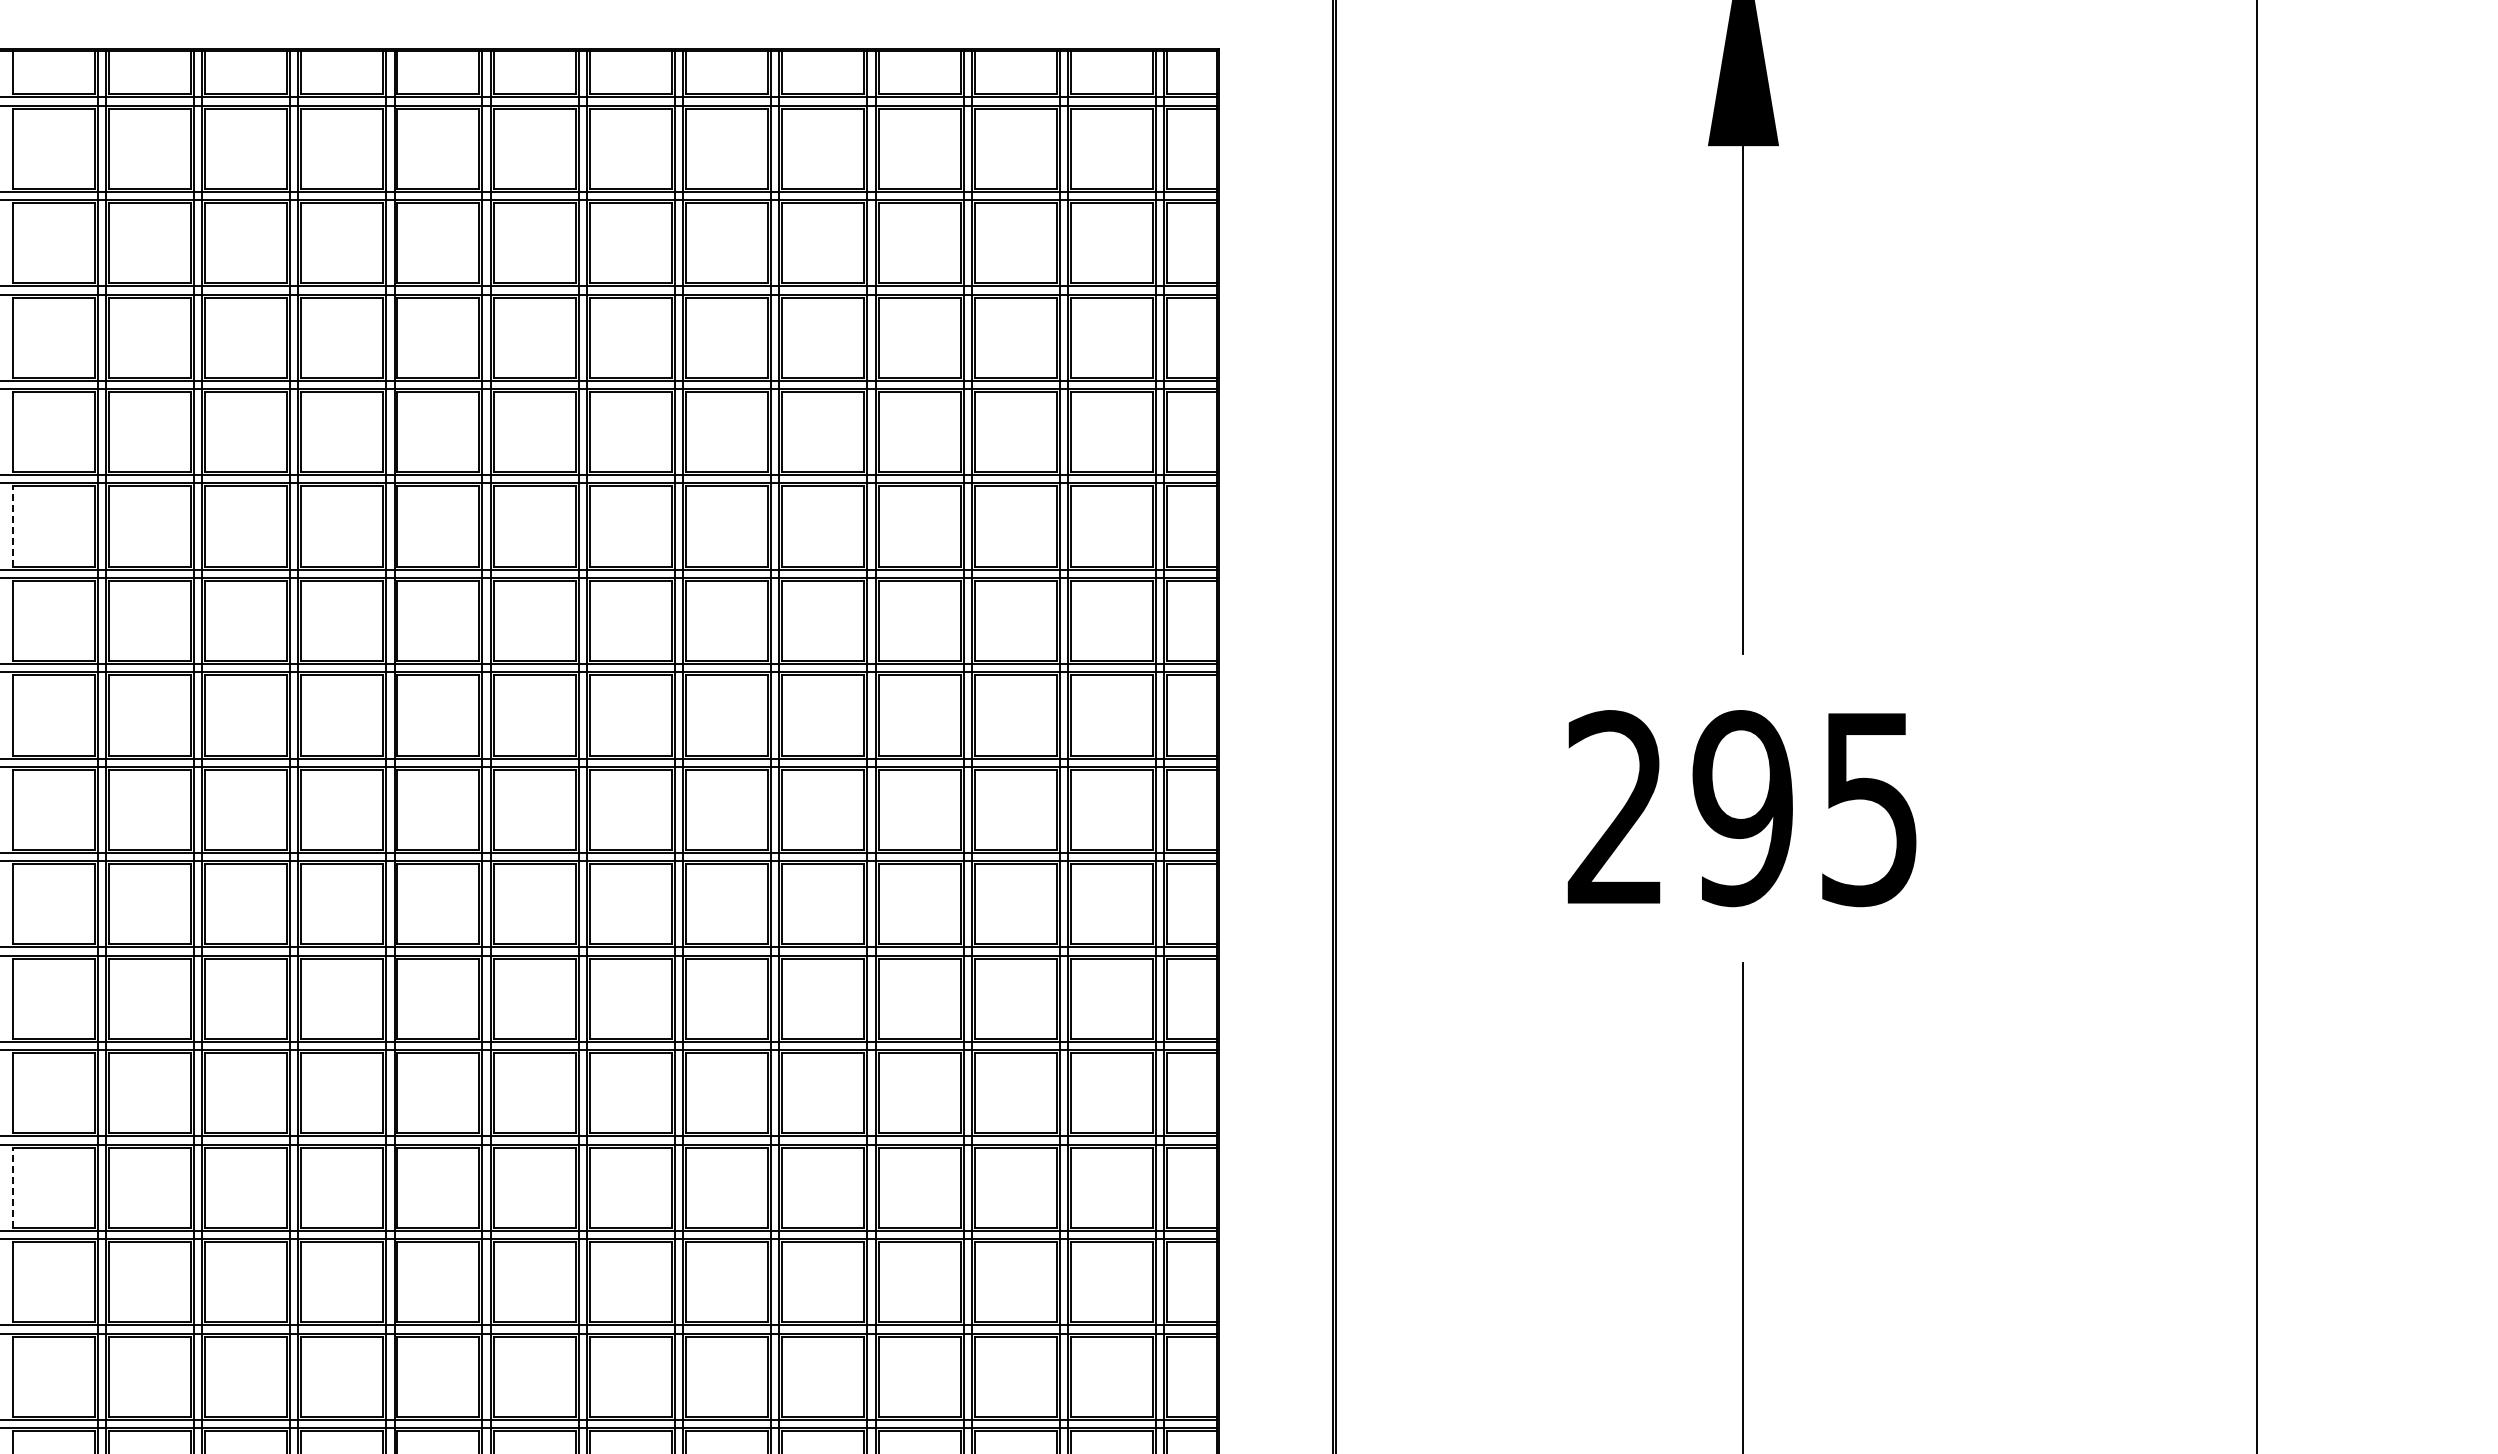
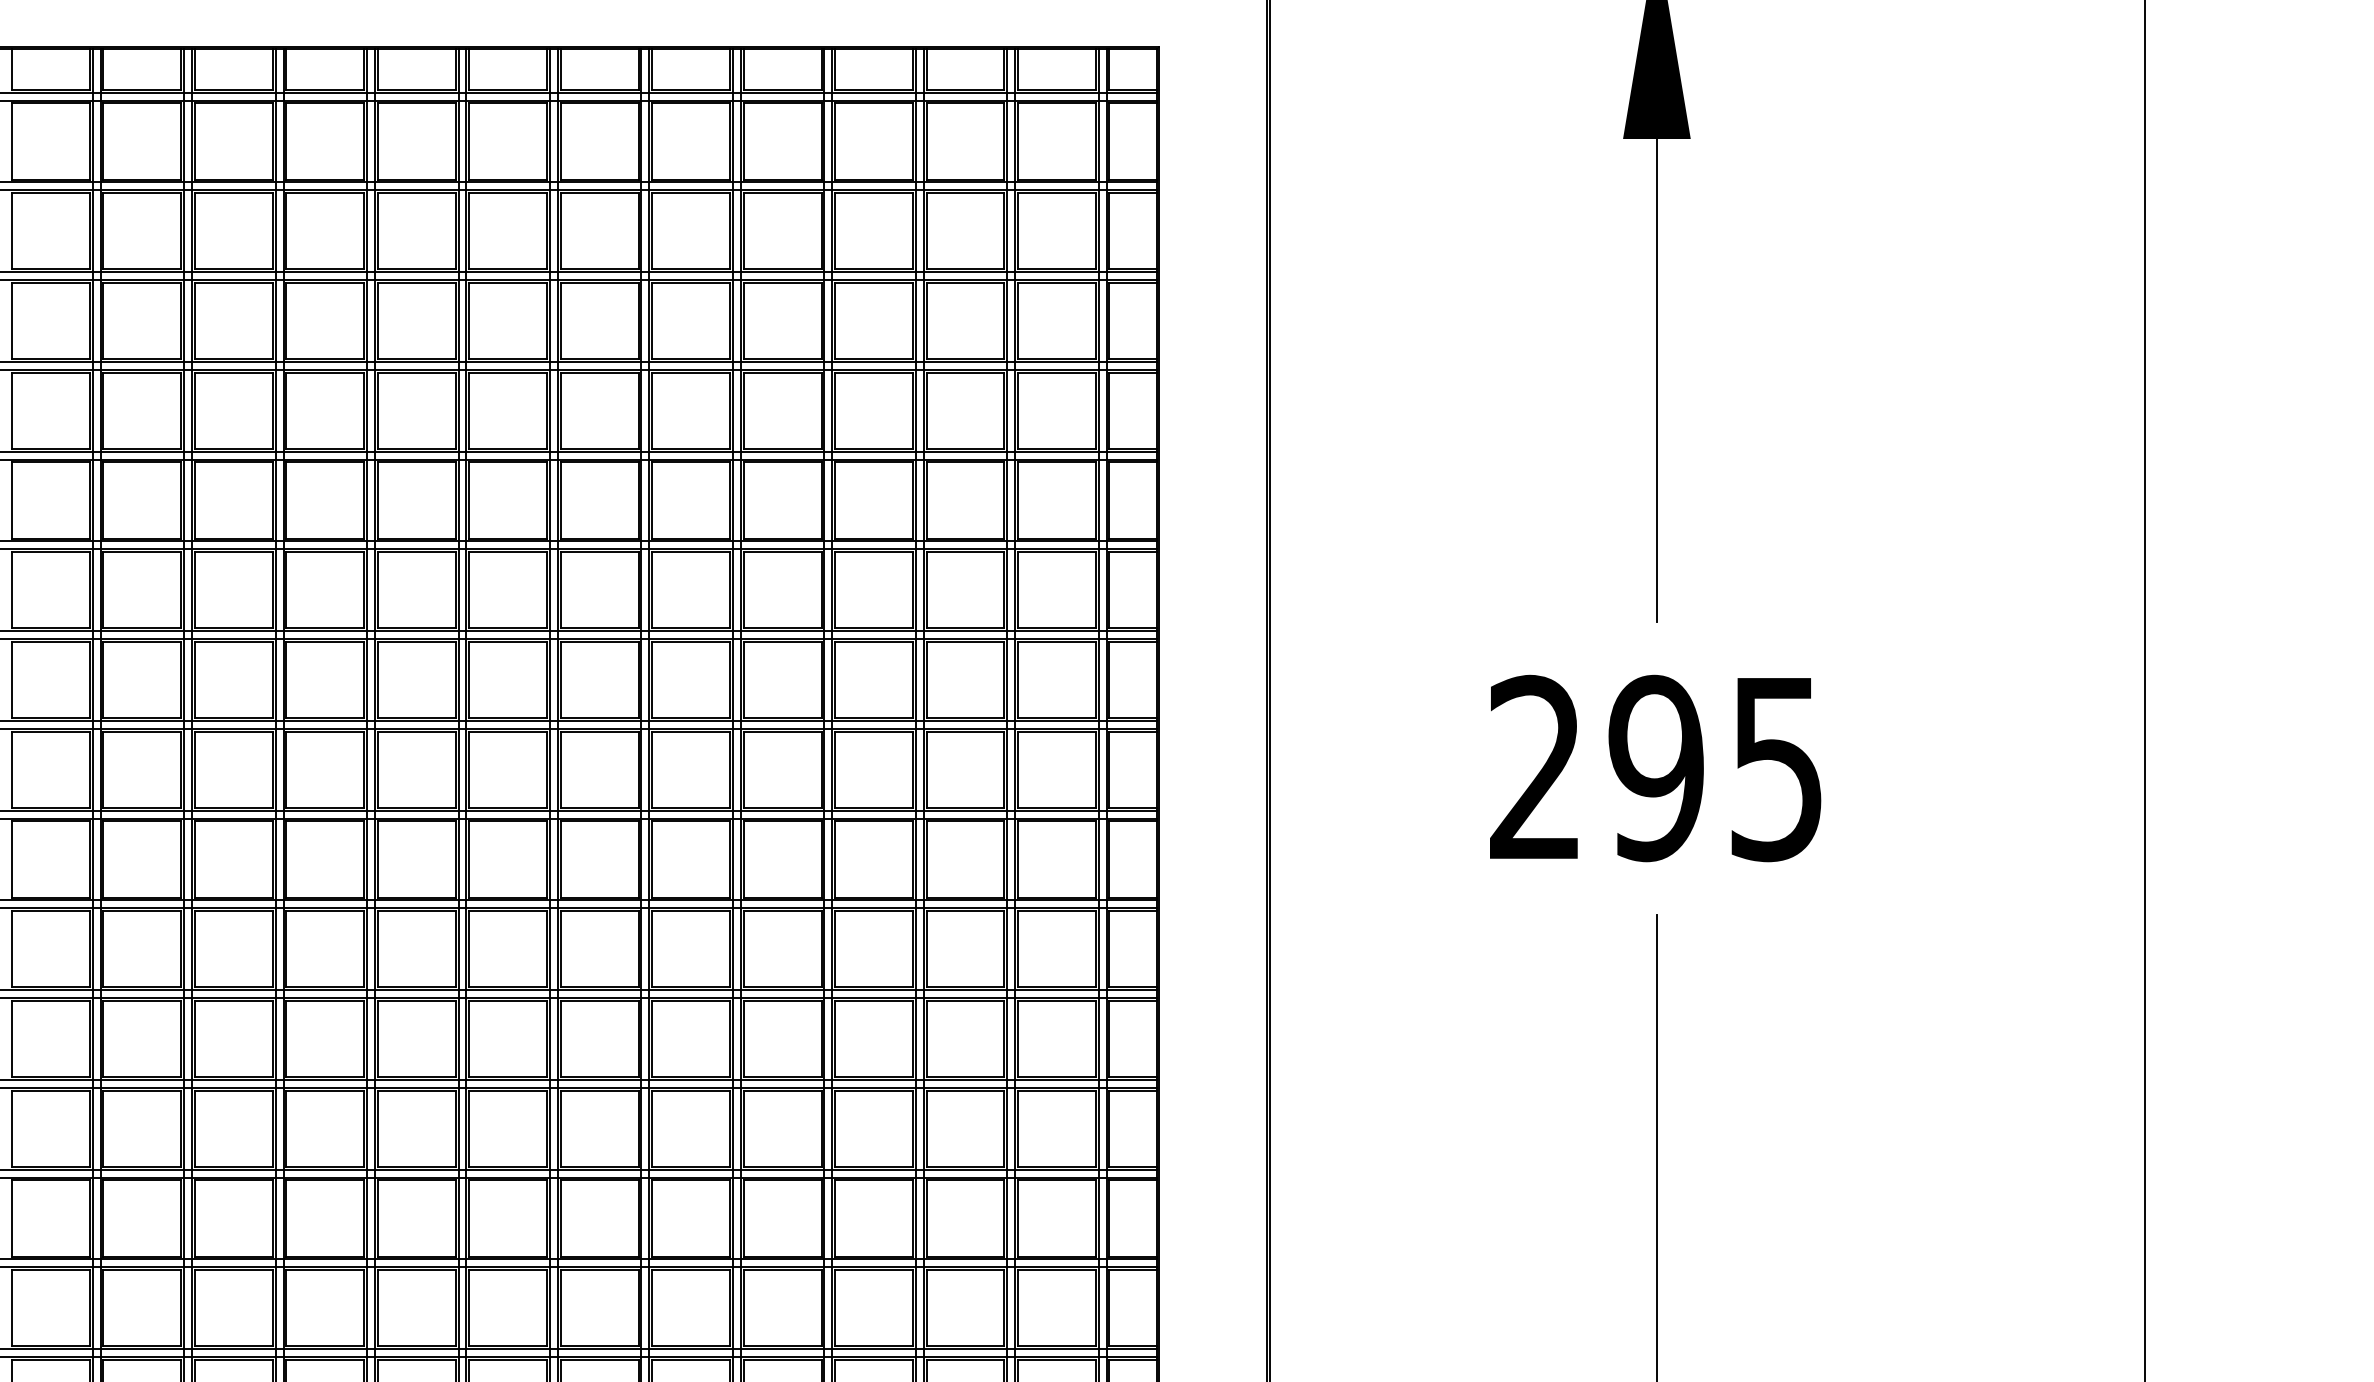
line: (12, 526) -> (11, 500), dashed -> solid
line: (12, 1187) -> (11, 1128), dashed -> solid

